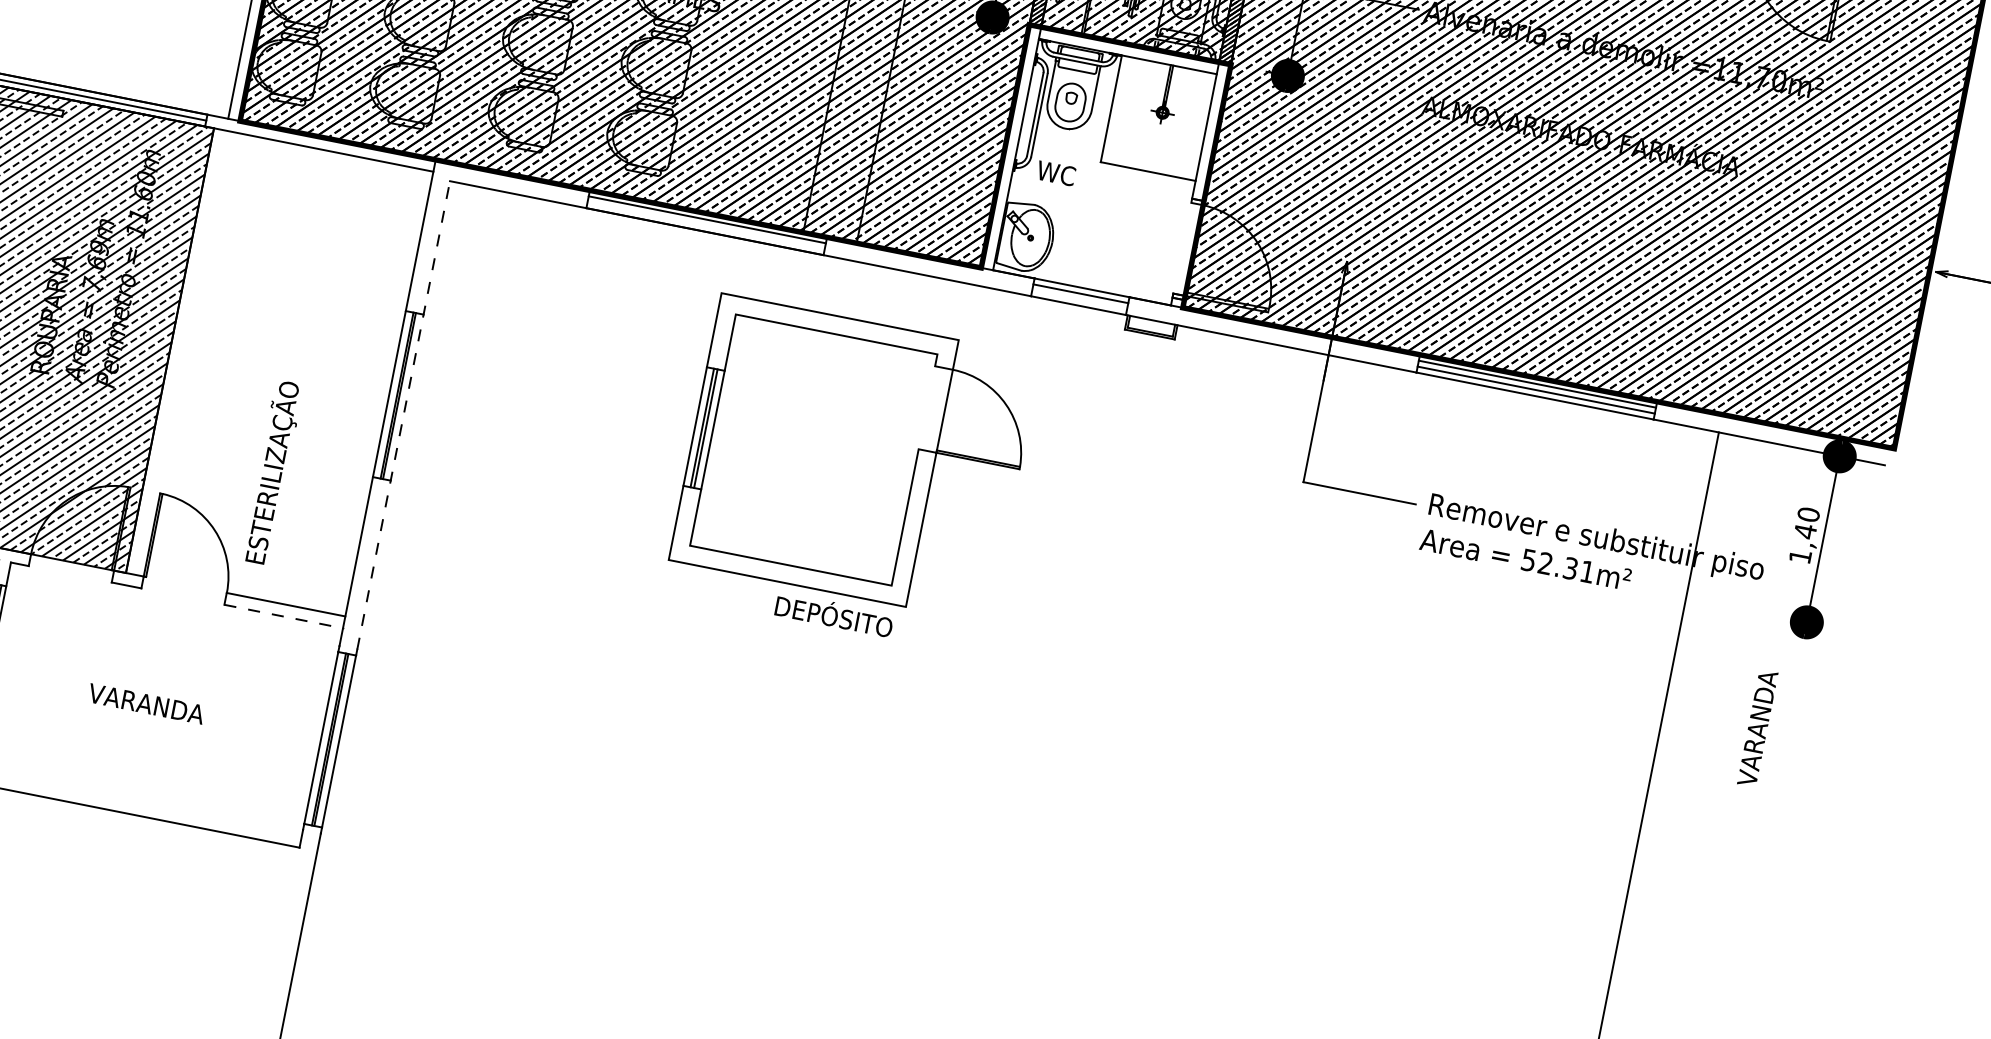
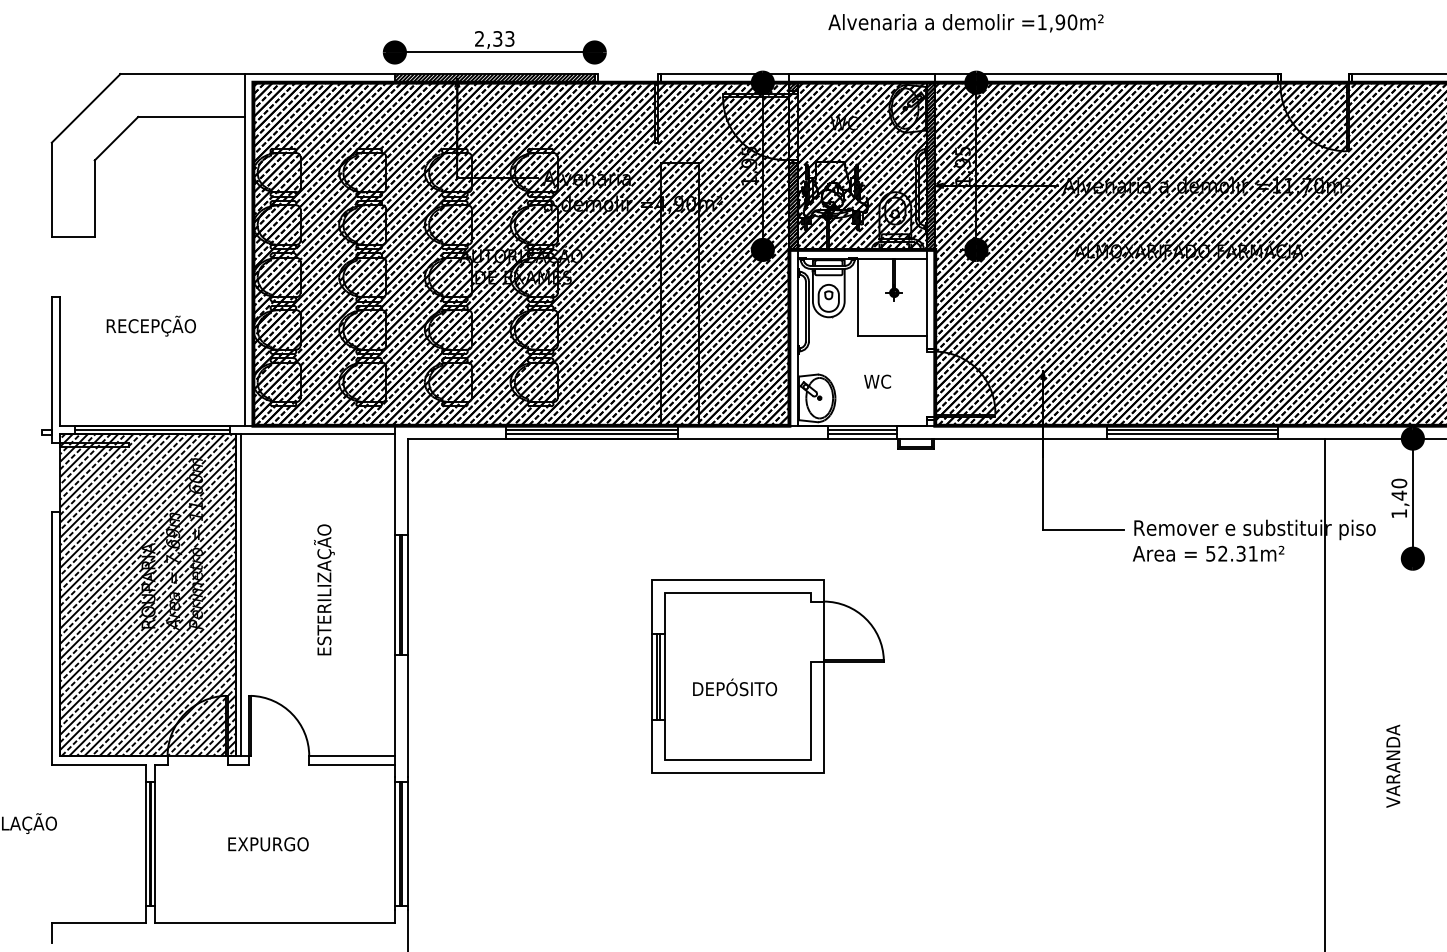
text: (1056, 173) -> (877, 381), moved
line: (705, 225) -> (591, 434), added
line: (1079, 299) -> (862, 434), added
line: (176, 350) -> (240, 594), added
line: (403, 414) -> (407, 607), dashed -> solid
part: (854, 457) -> (767, 676), moved
text: (272, 472) -> (324, 589), moved
line: (284, 616) -> (352, 764), dashed -> solid
text: (146, 704) -> (268, 844), VARANDA -> EXPURGO
text: (1758, 727) -> (1393, 765), moved

